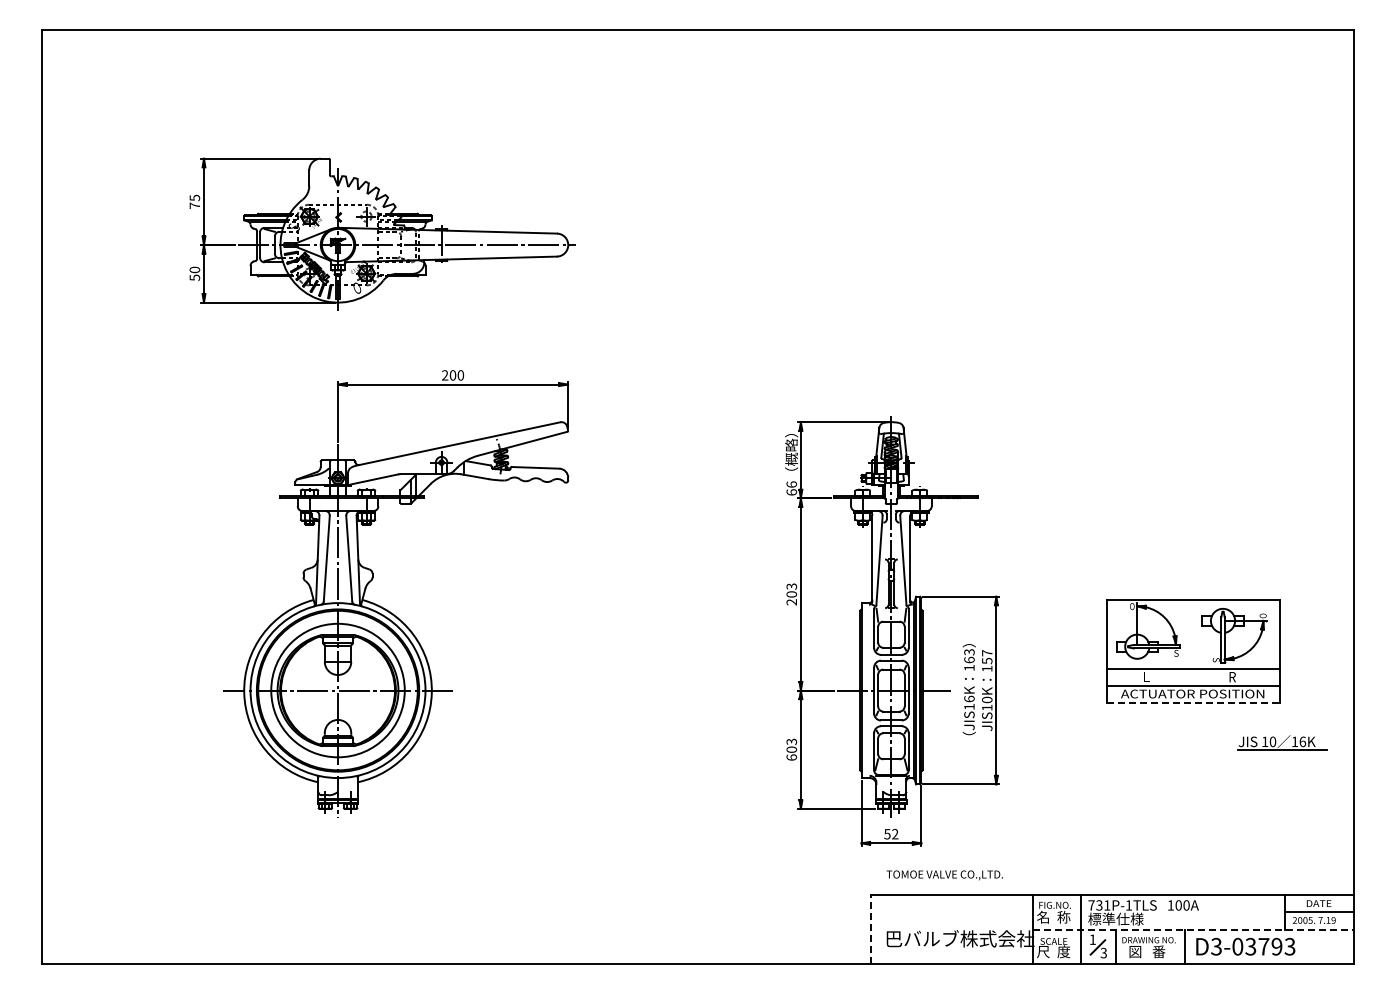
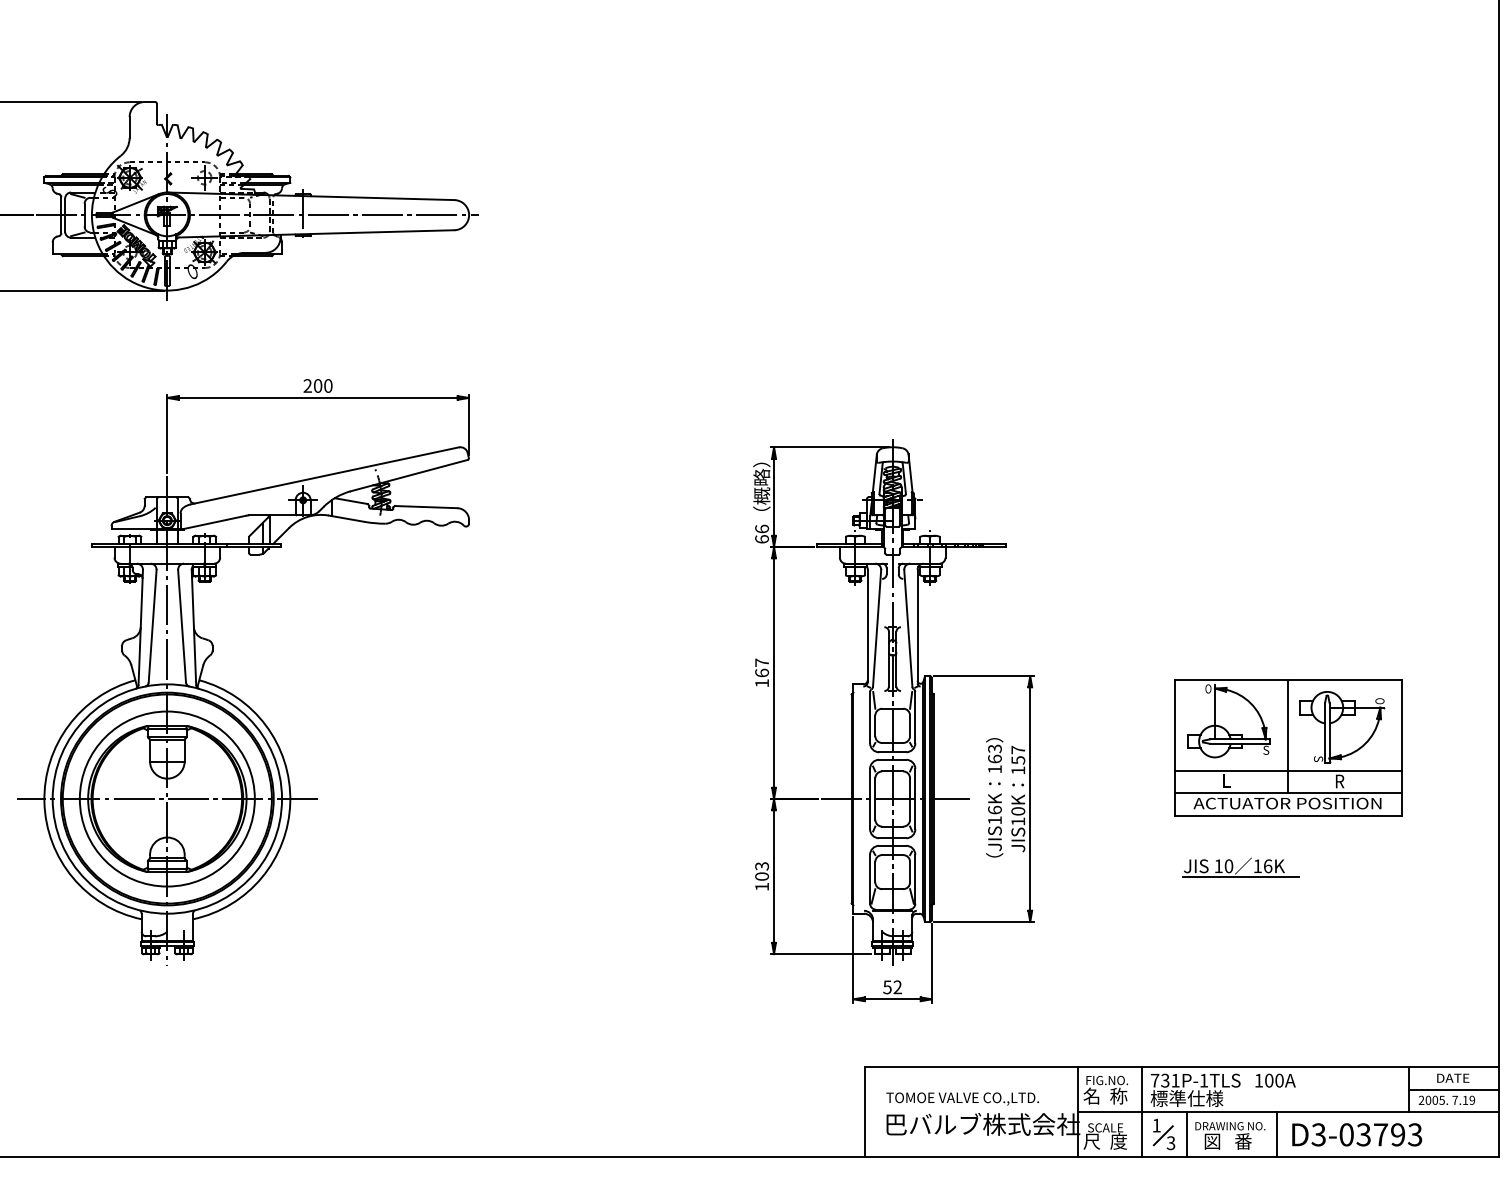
text: (791, 594) -> (761, 673), 203 -> 167
line: (1193, 642) -> (1288, 736), added
line: (1193, 703) -> (1288, 815), dashed -> solid
part: (1282, 742) -> (1241, 867), moved
text: (791, 757) -> (761, 886), 603 -> 103
text: (944, 875) -> (962, 1099), moved
line: (870, 929) -> (865, 1112), dashed -> solid
line: (1193, 929) -> (1288, 1112), dashed -> solid

